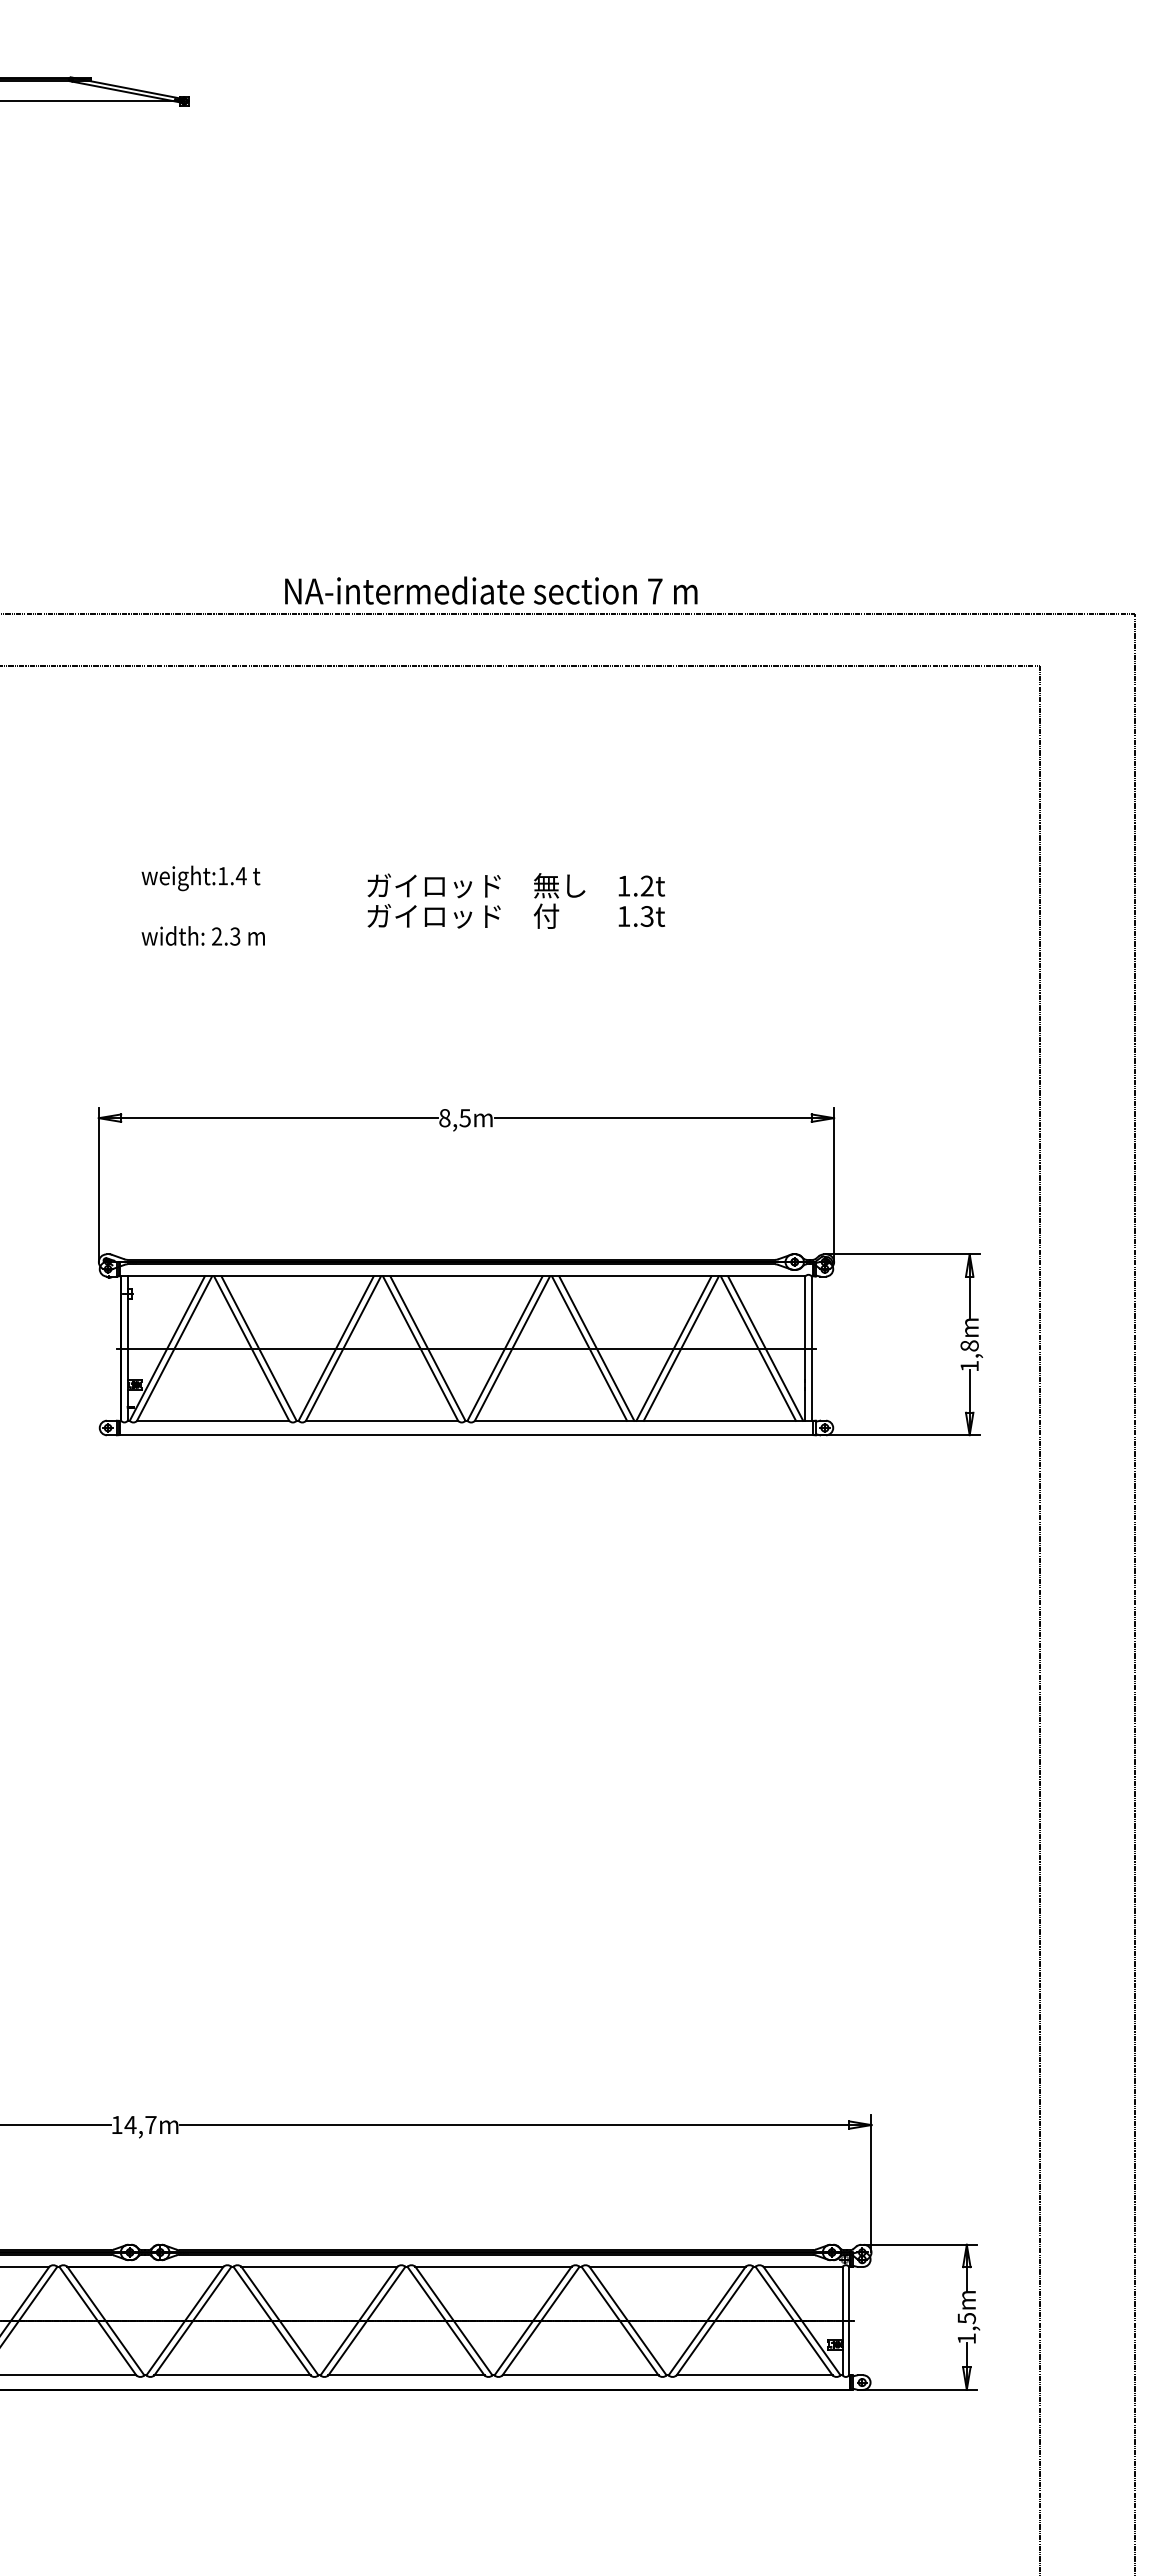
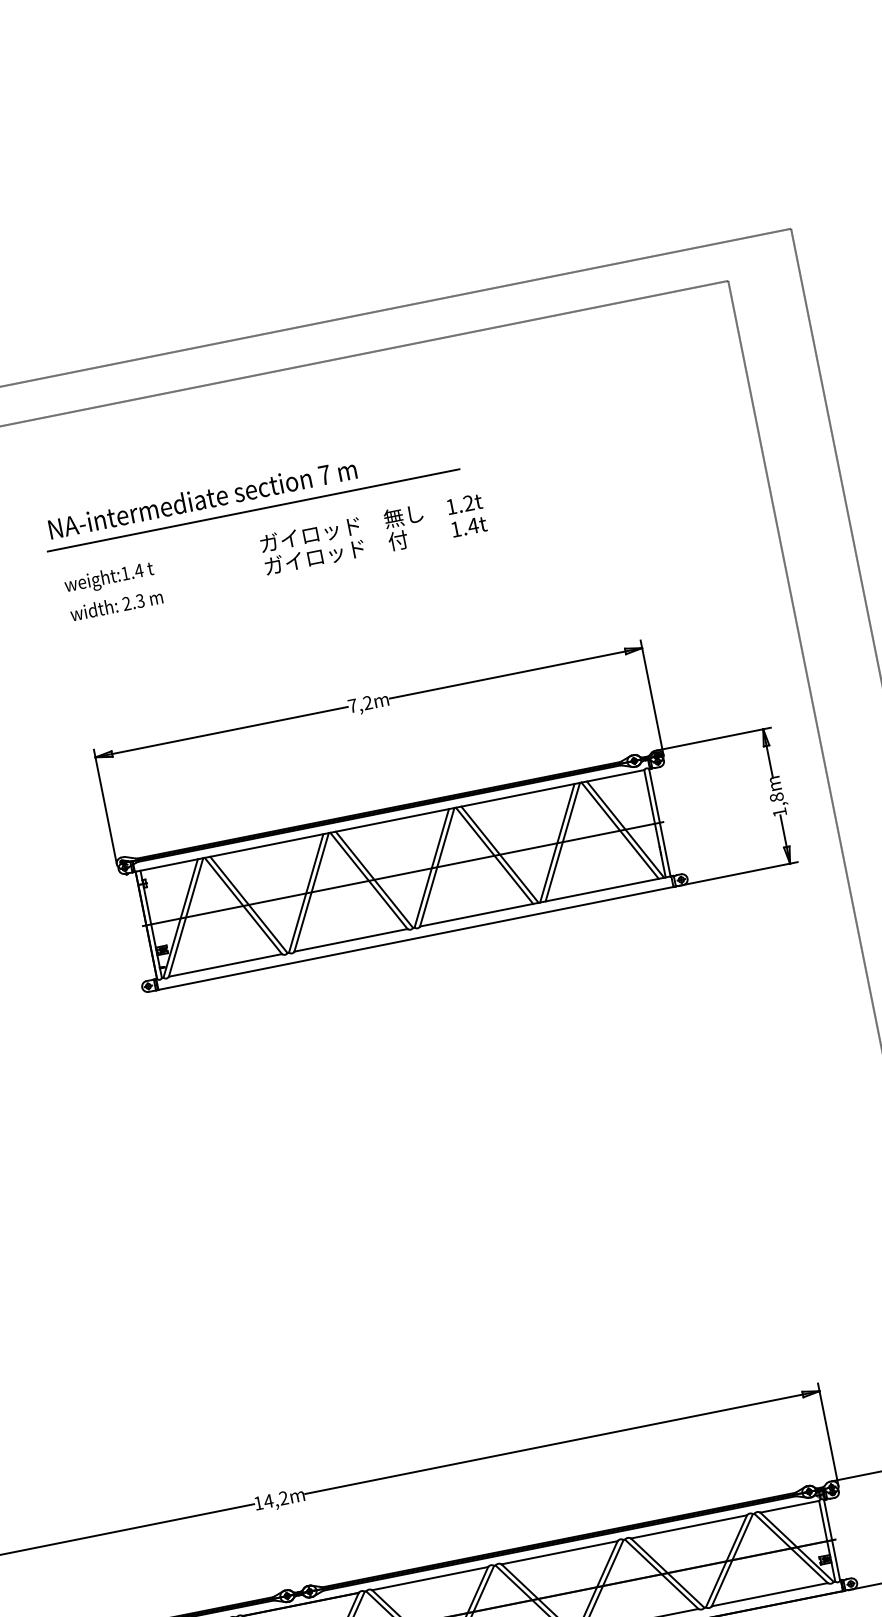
text: (491, 590) -> (202, 498), moved
line: (366, 839) -> (253, 510), added
text: (200, 878) -> (109, 578), moved
text: (647, 916) -> (473, 525), 1.3t -> 1.4t
text: (202, 935) -> (115, 605), moved
text: (454, 1118) -> (359, 704), 8,5m -> 7,2m
text: (150, 2124) -> (283, 1497), 14,7m -> 14,2m

